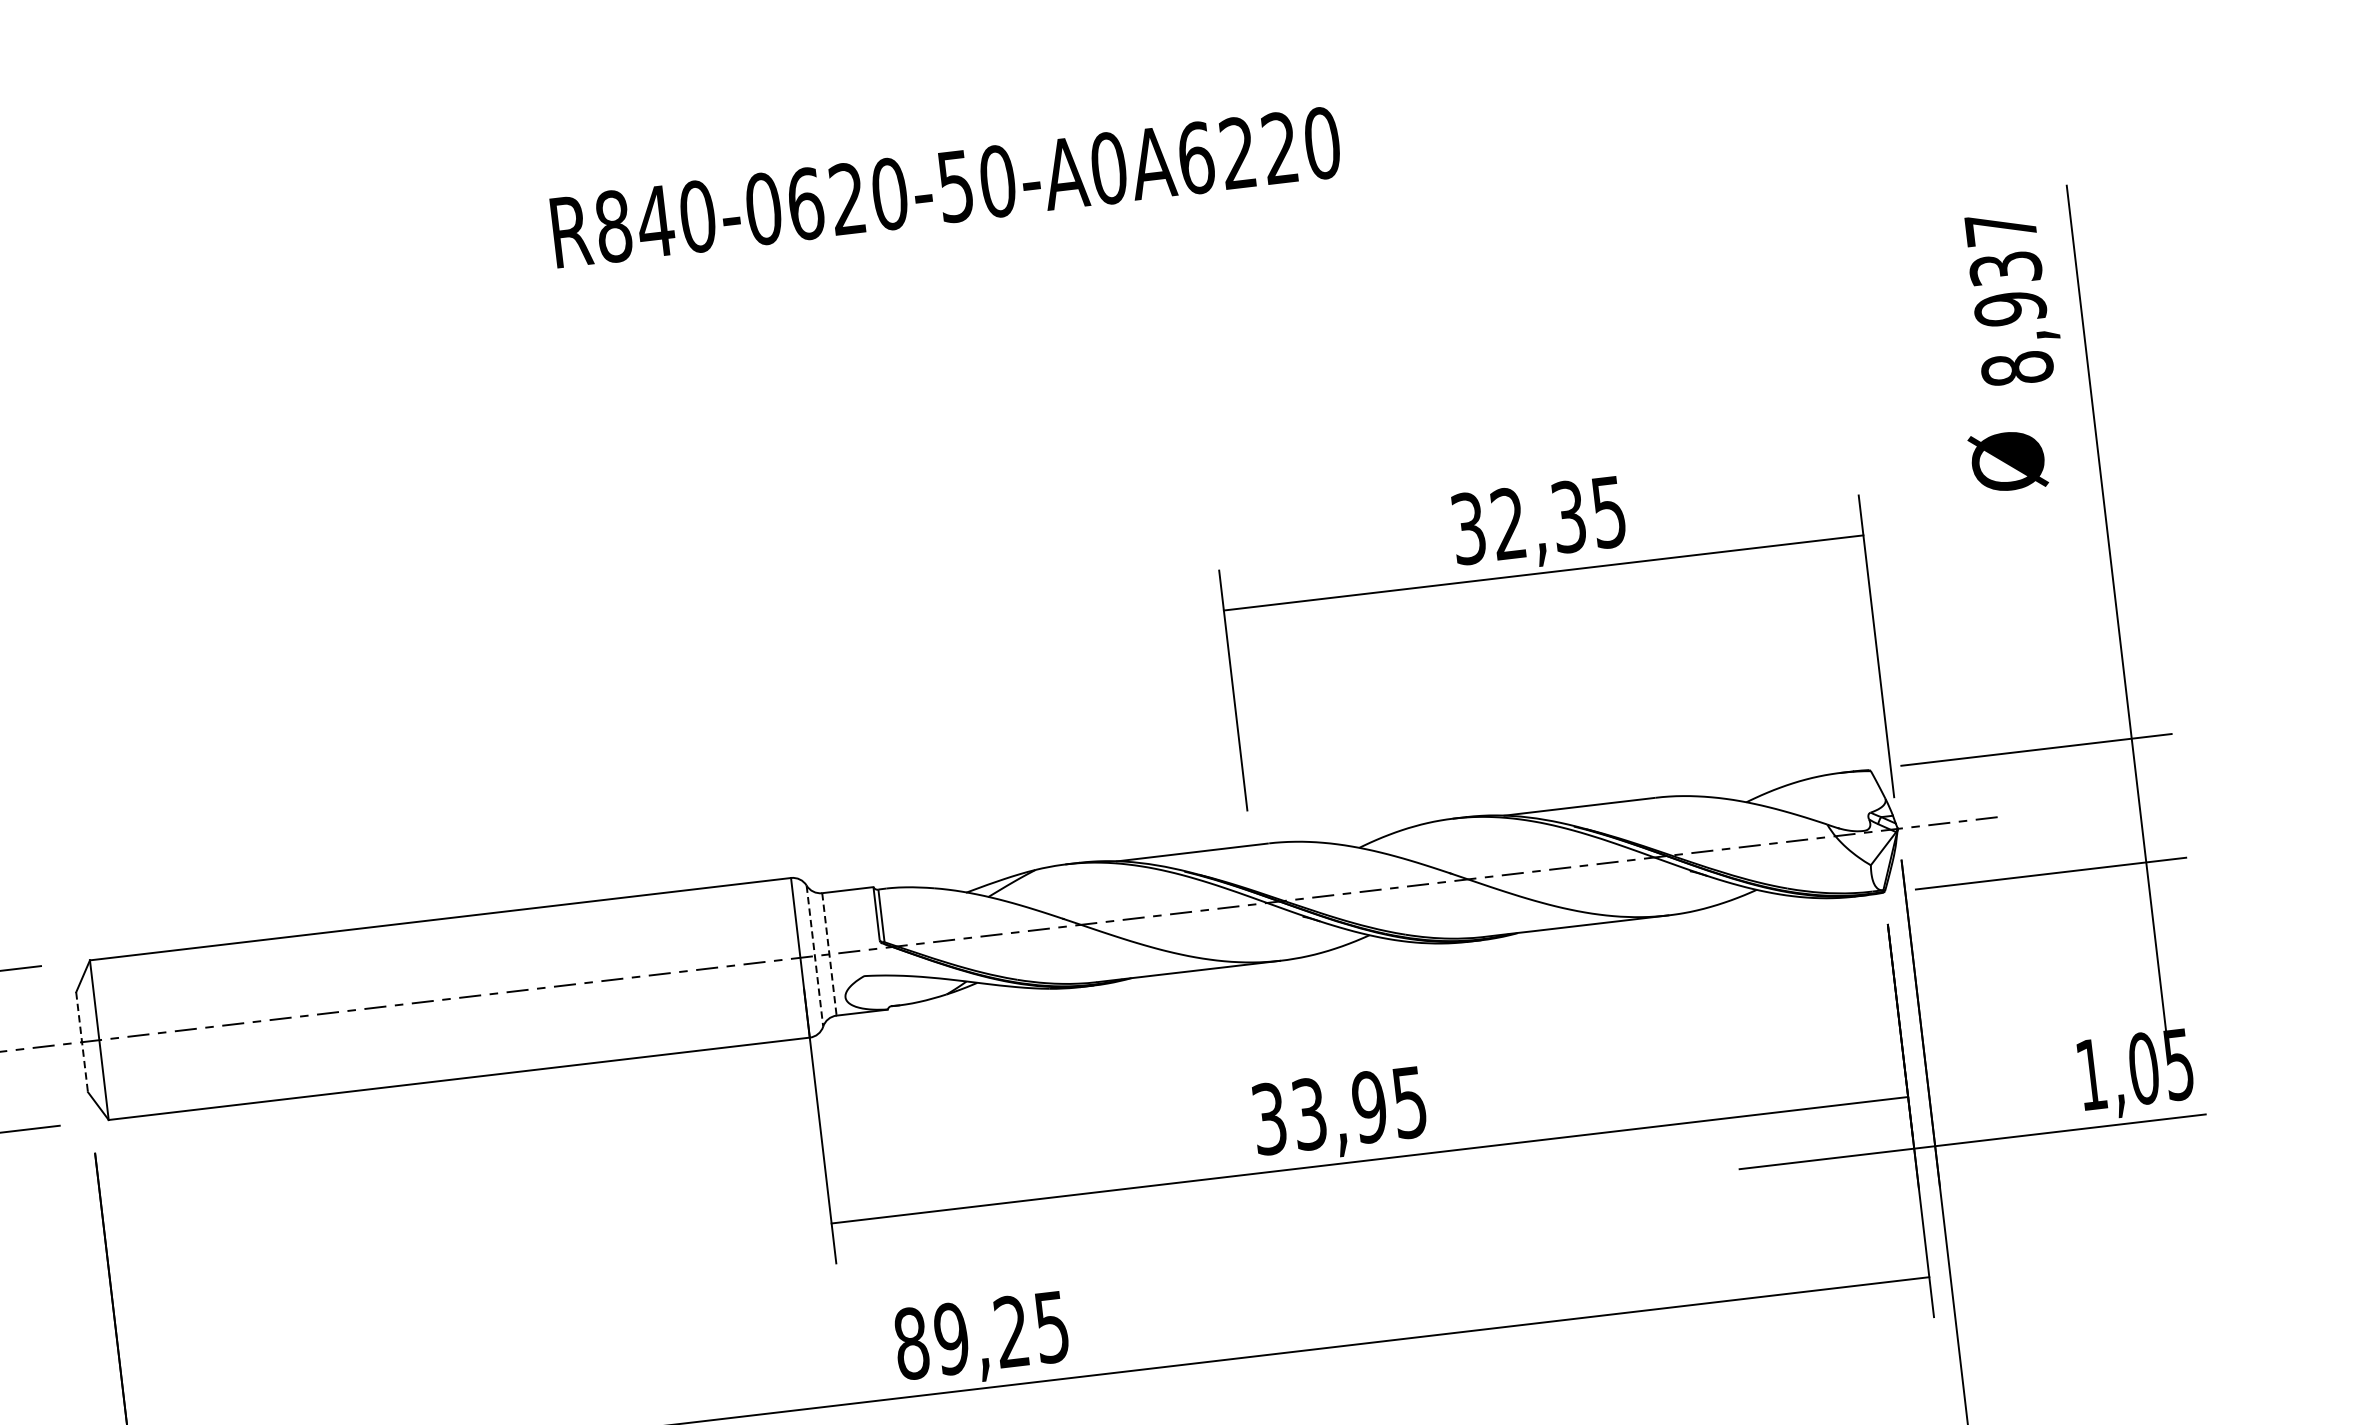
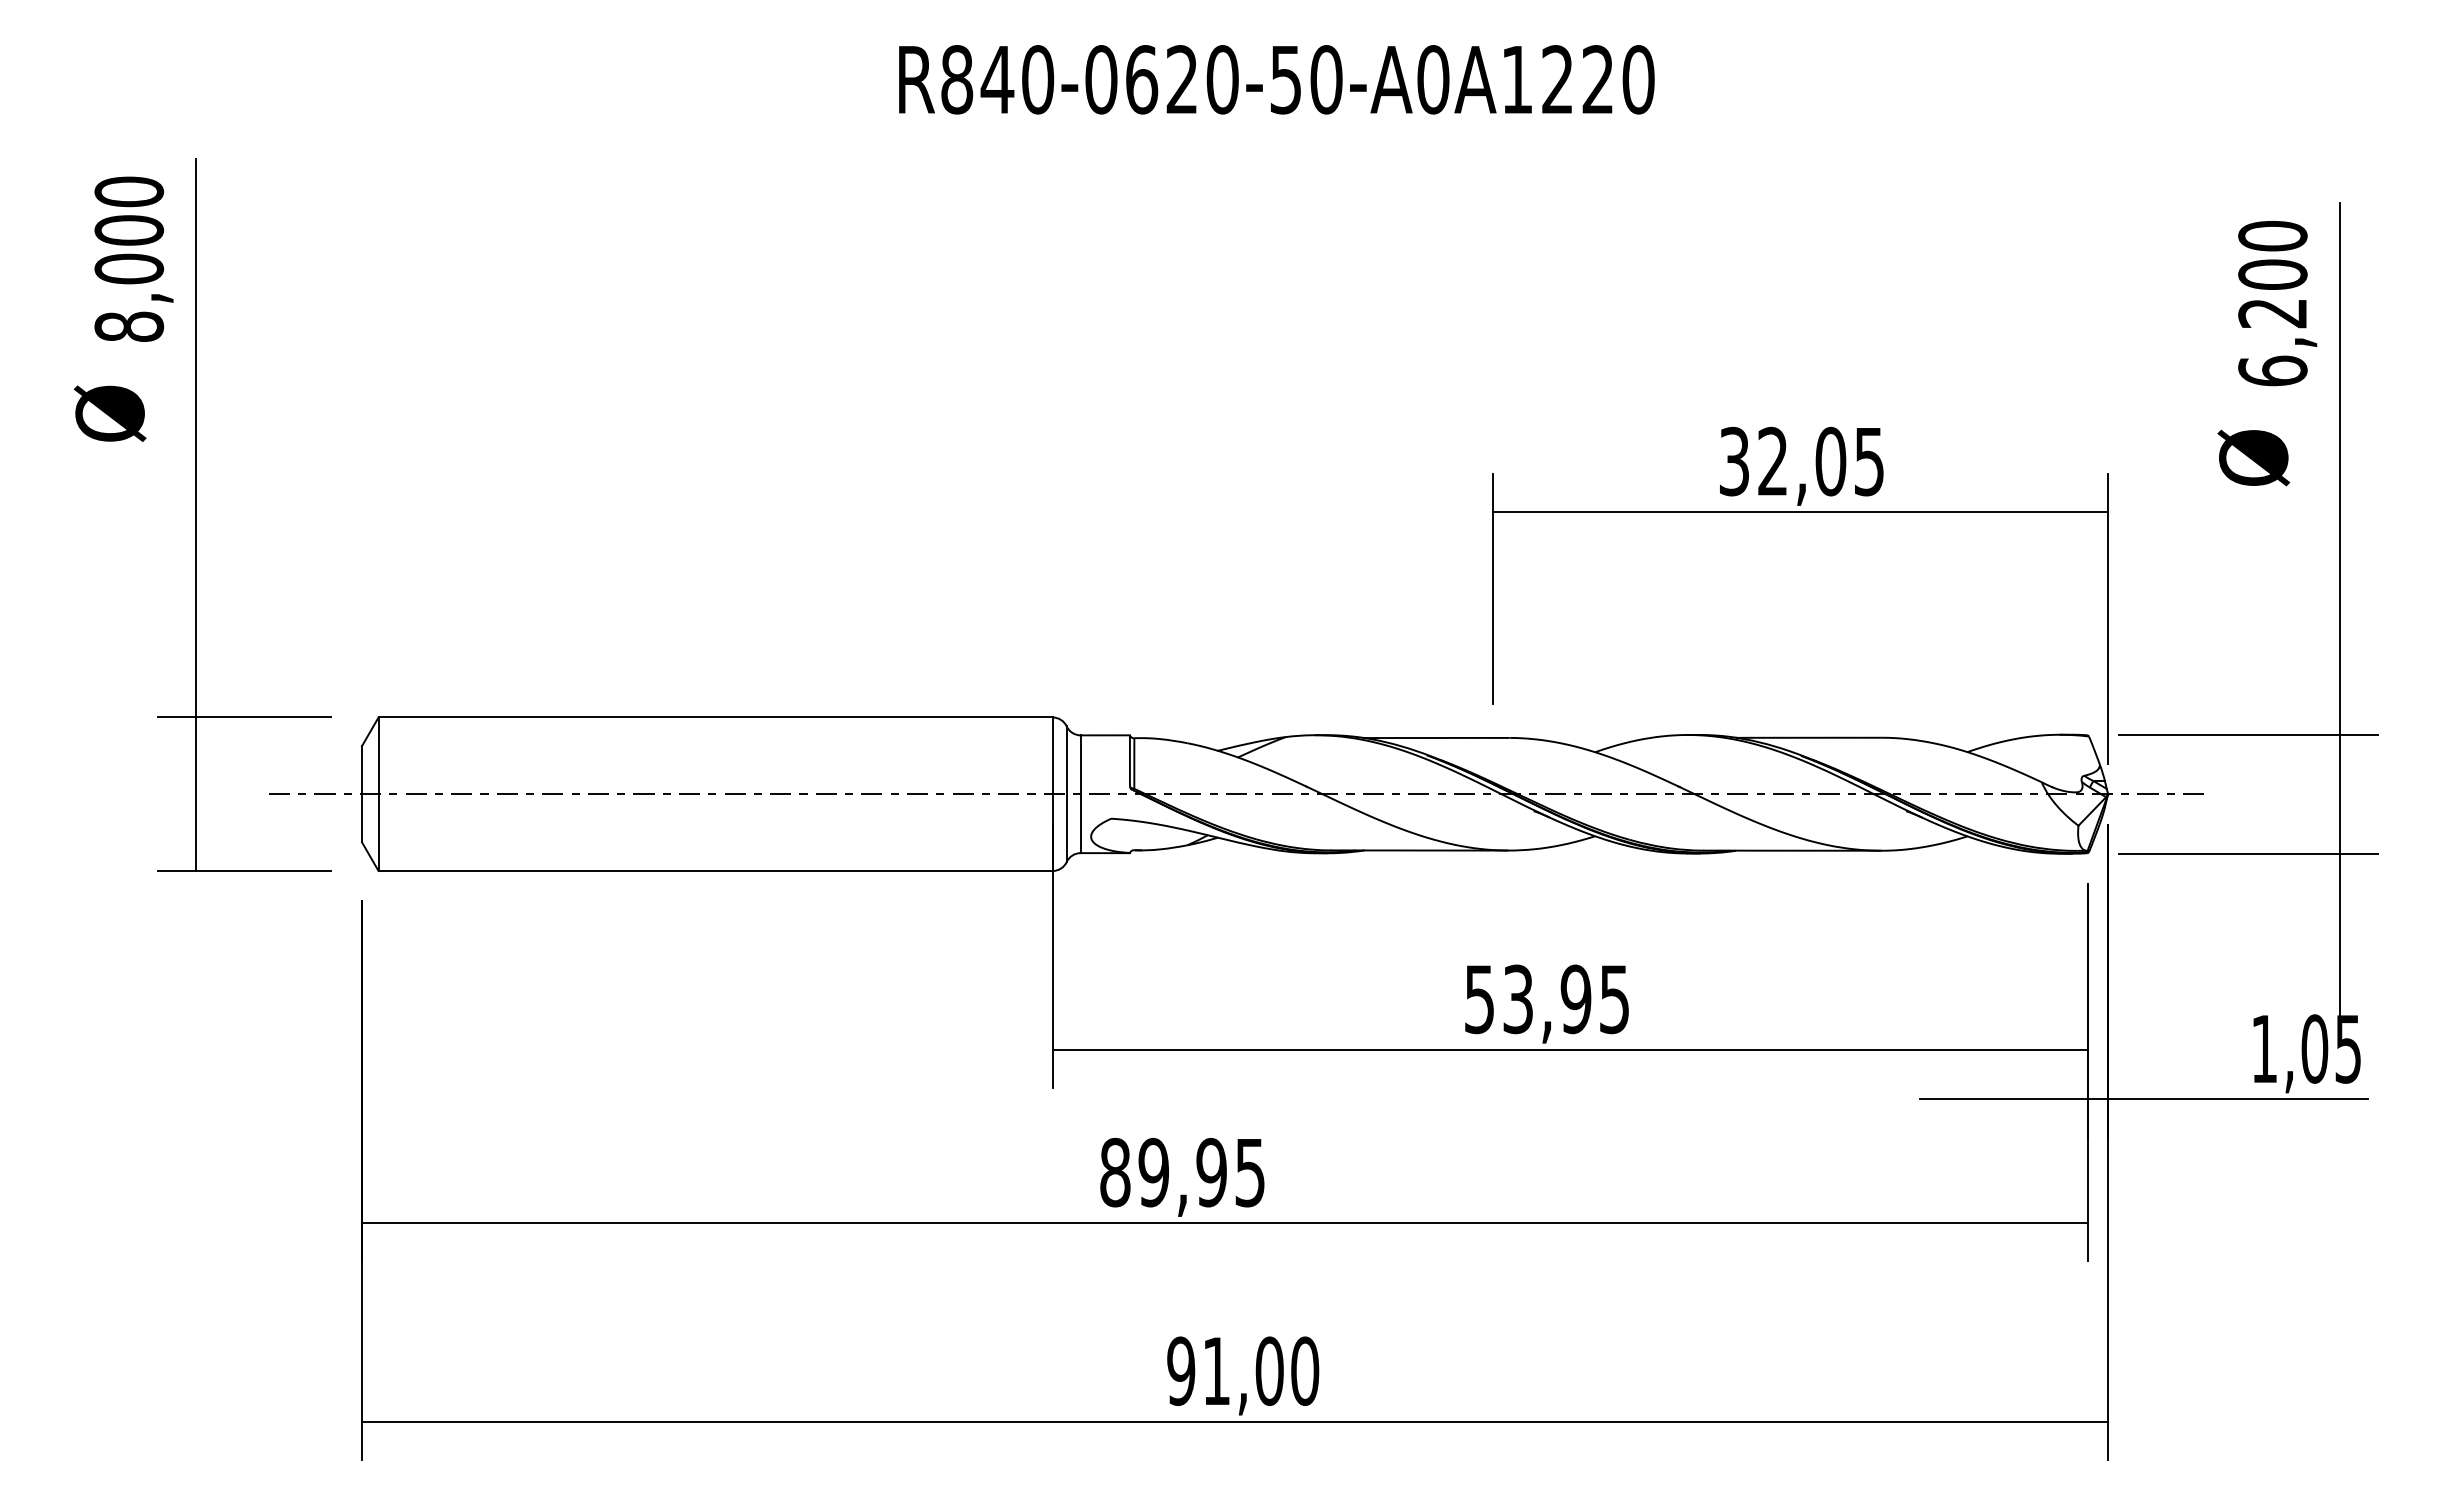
text: (1196, 157) -> (1517, 79), R840-0620-50-A0A6220 -> R840-0620-50-A0A1220
text: (2008, 298) -> (2272, 303), 8,937 -> 6,200
text: (1568, 516) -> (1830, 461), 32,35 -> 32,05
line: (829, 954) -> (1080, 794), dashed -> solid
line: (814, 956) -> (1066, 794), dashed -> solid
line: (81, 1042) -> (361, 794), dashed -> solid
text: (1269, 1118) -> (1479, 998), 33,95 -> 53,95
text: (1011, 1331) -> (1211, 1172), 89,25 -> 89,95

